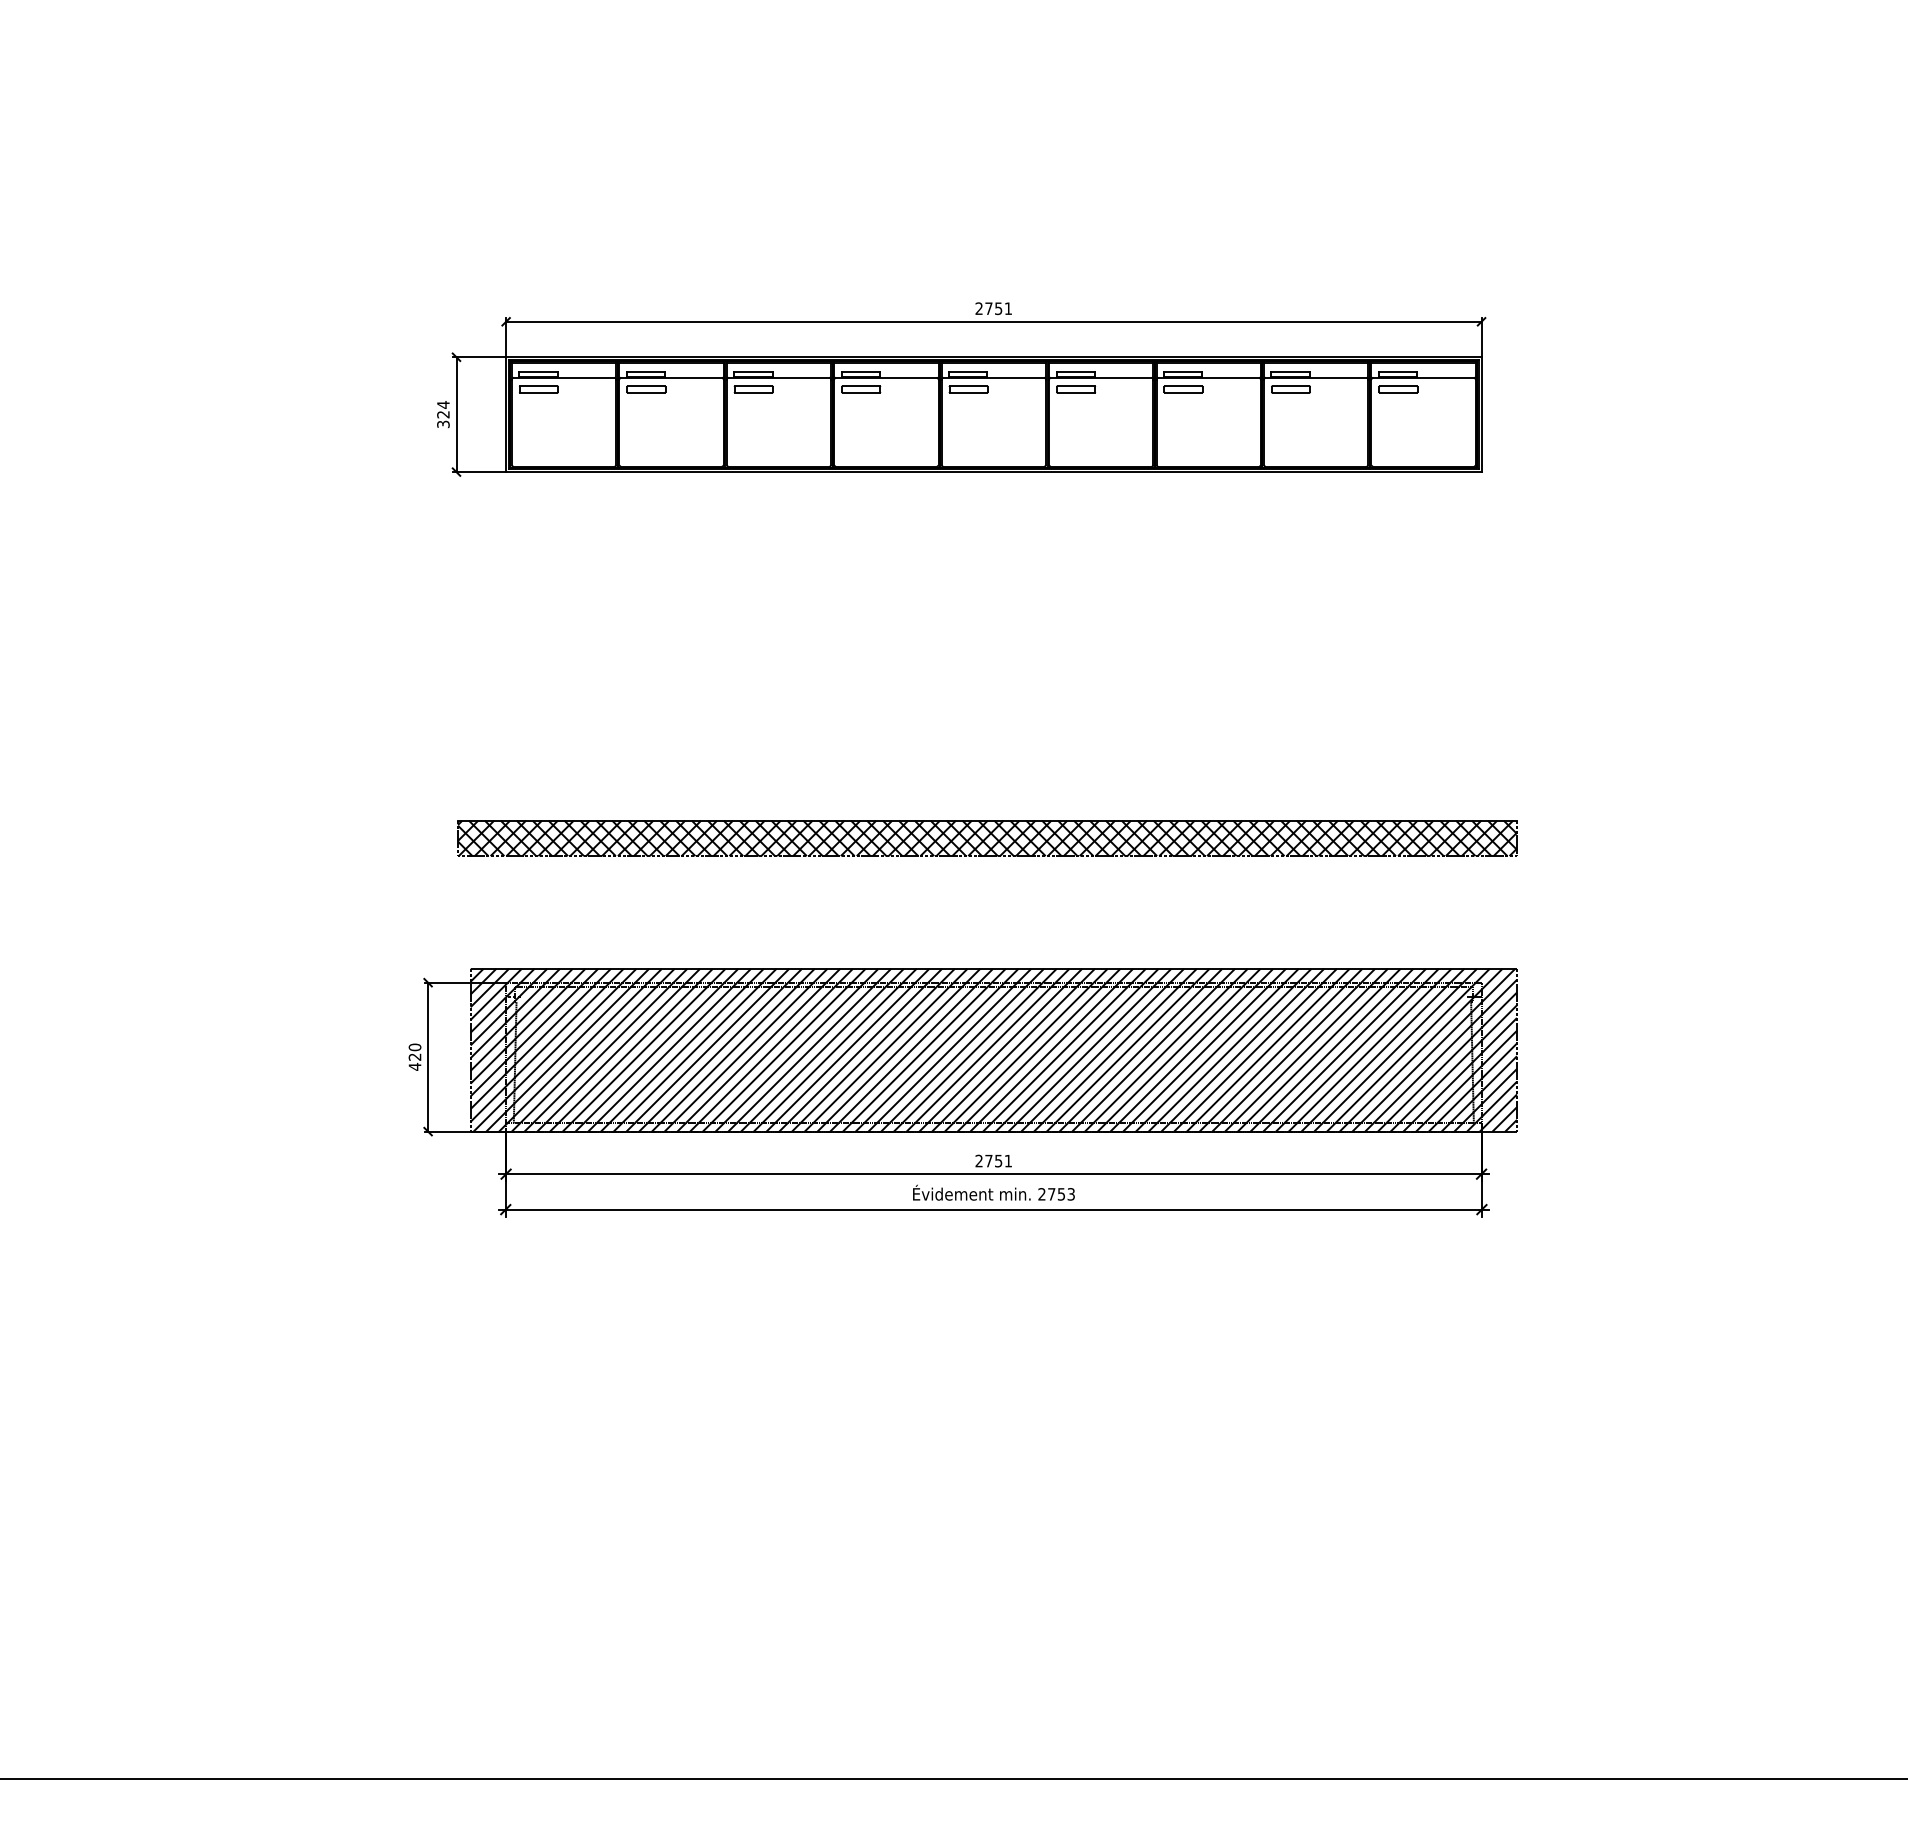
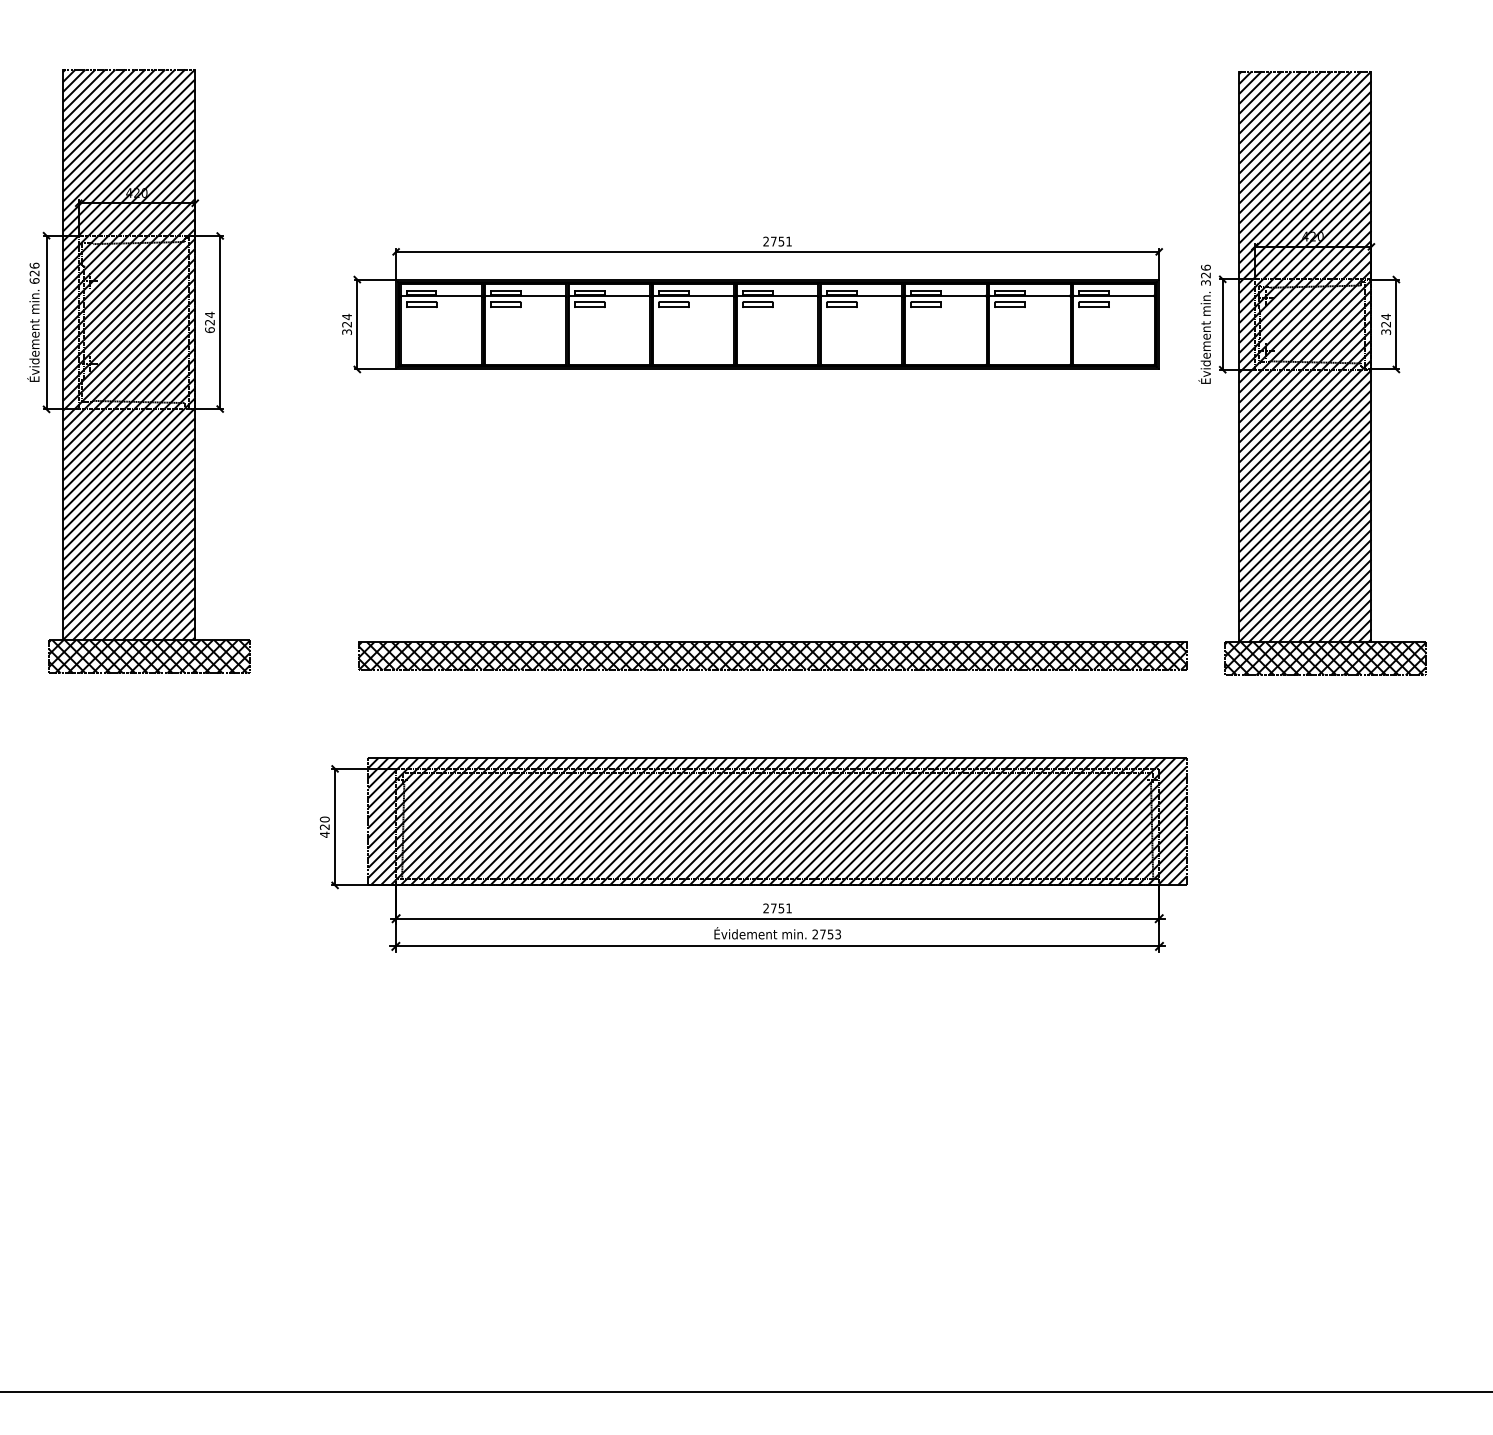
part: (177, 474) -> (139, 371), added
part: (1677, 476) -> (1312, 372), added

